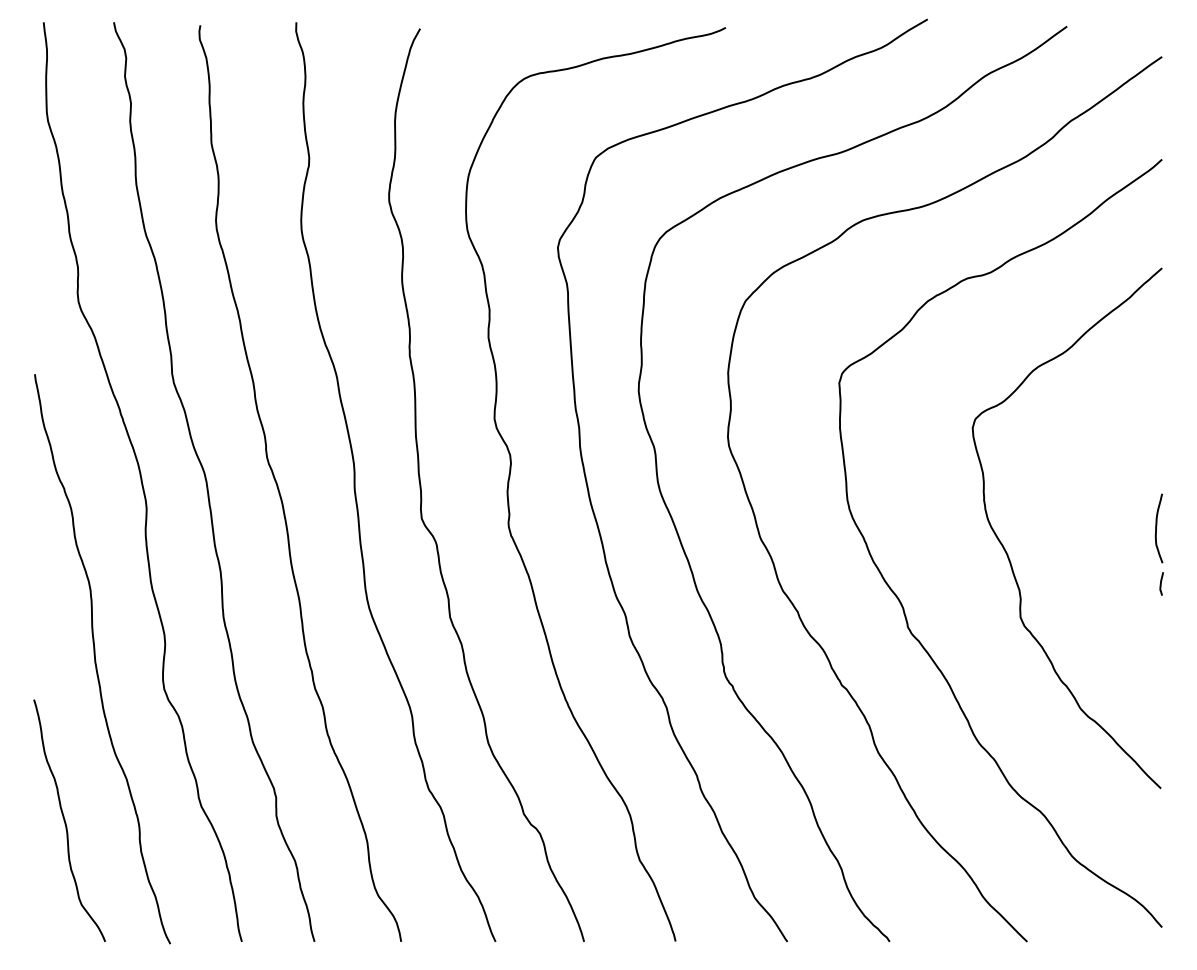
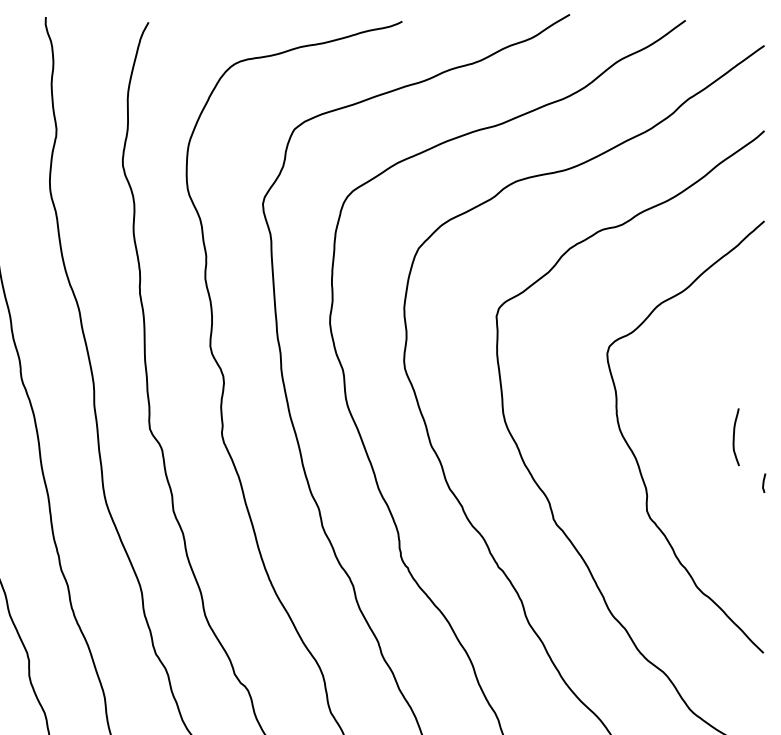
curve: (1156, 528) -> (734, 437), moved

